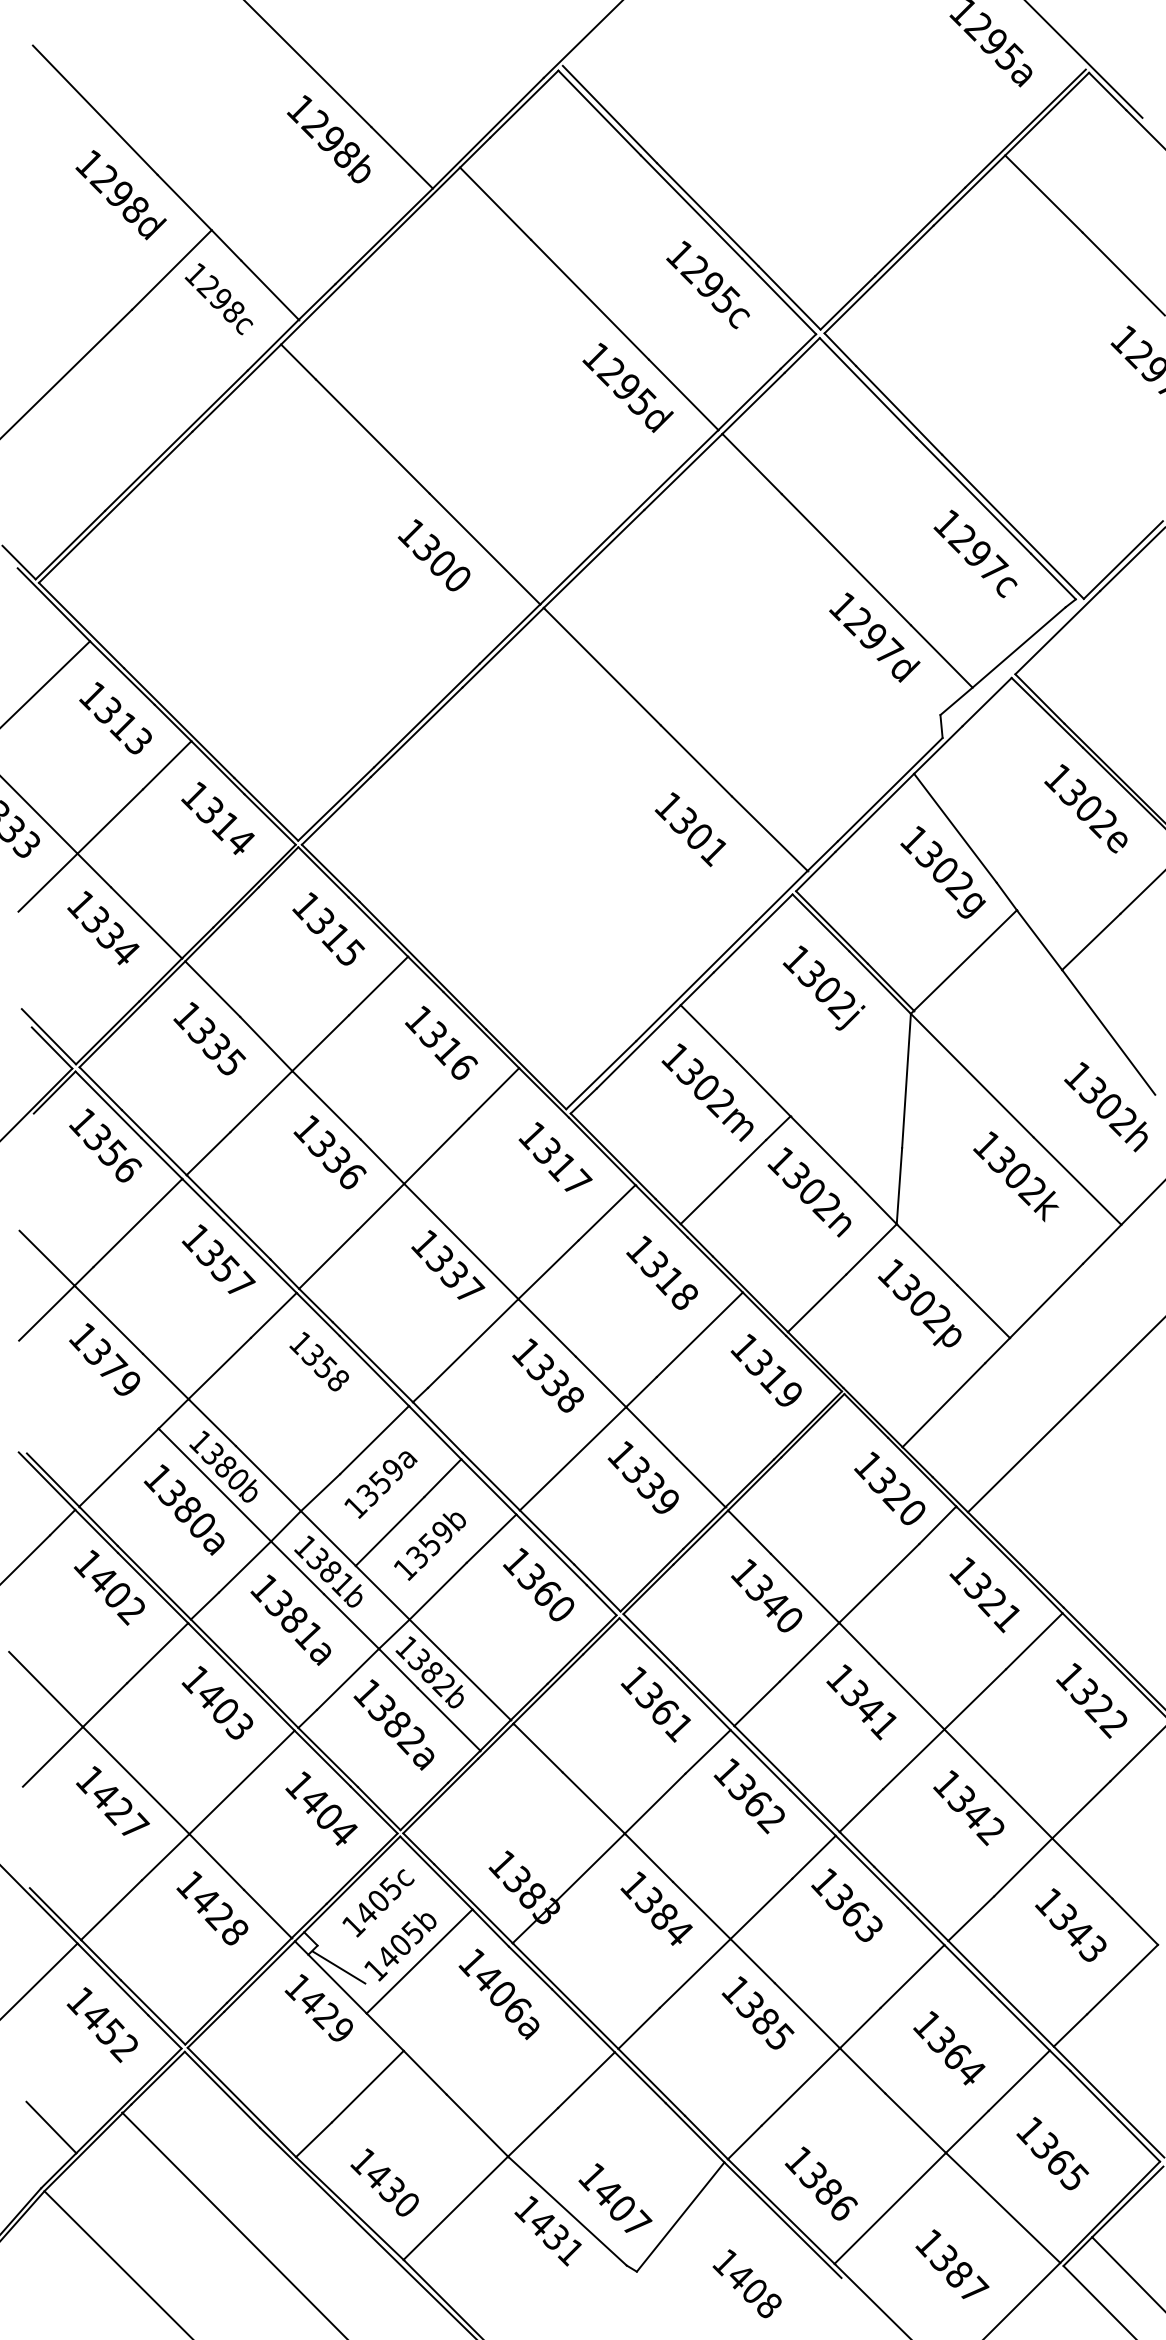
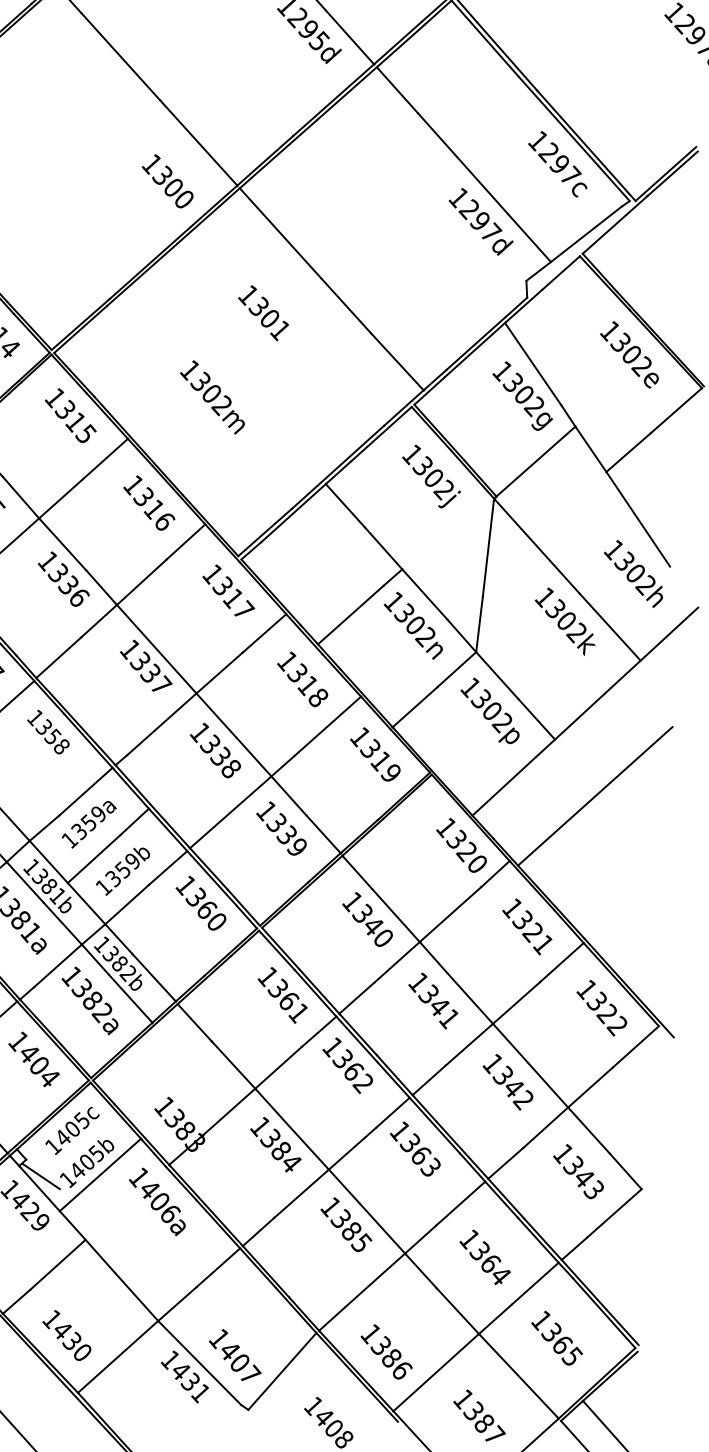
text: (433, 555) -> (167, 181), moved
text: (689, 829) -> (262, 313), moved
text: (707, 1092) -> (212, 397), moved

